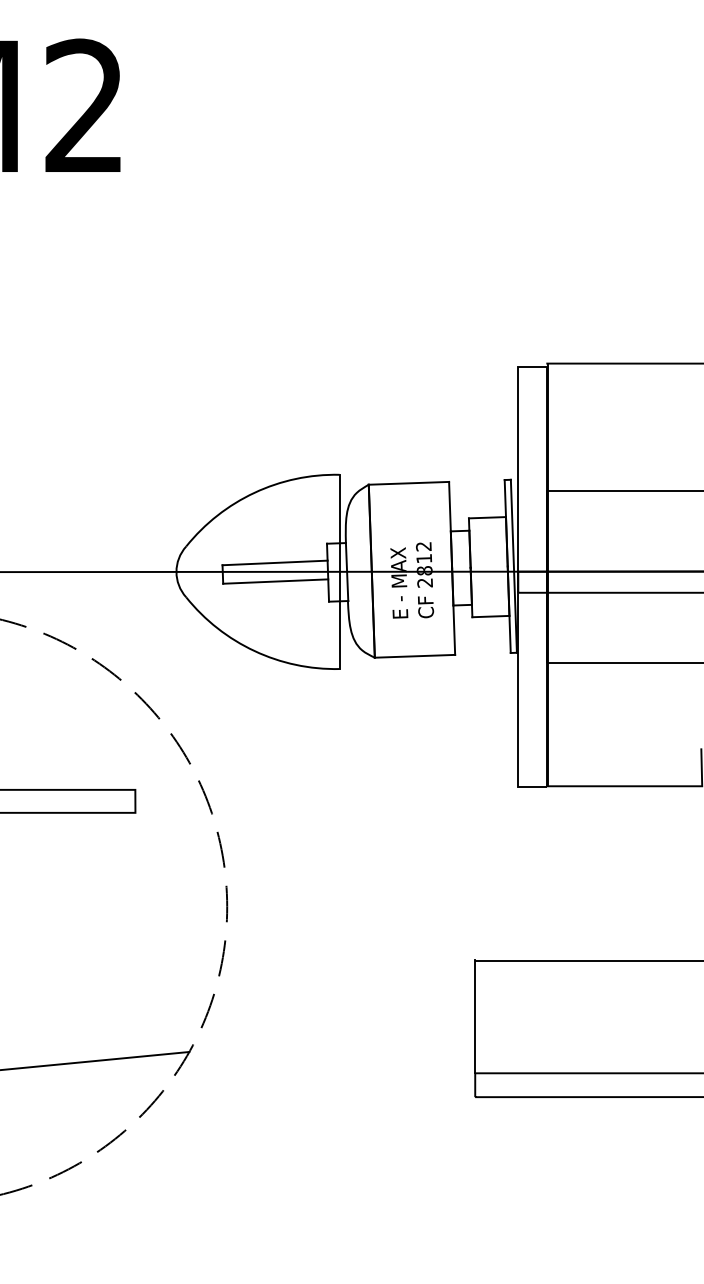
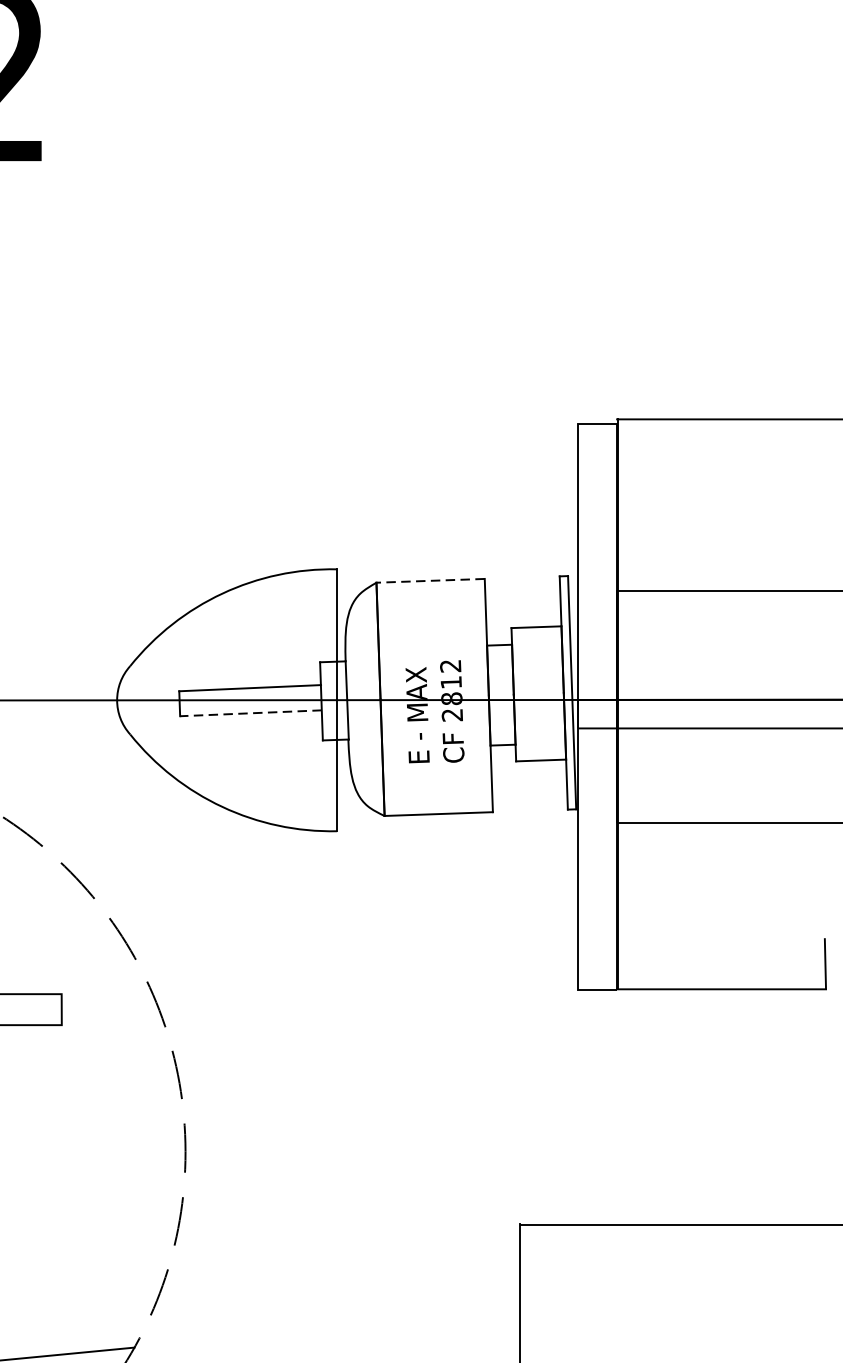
line: (408, 483) -> (430, 581), solid -> dashed
line: (275, 581) -> (250, 713), solid -> dashed

